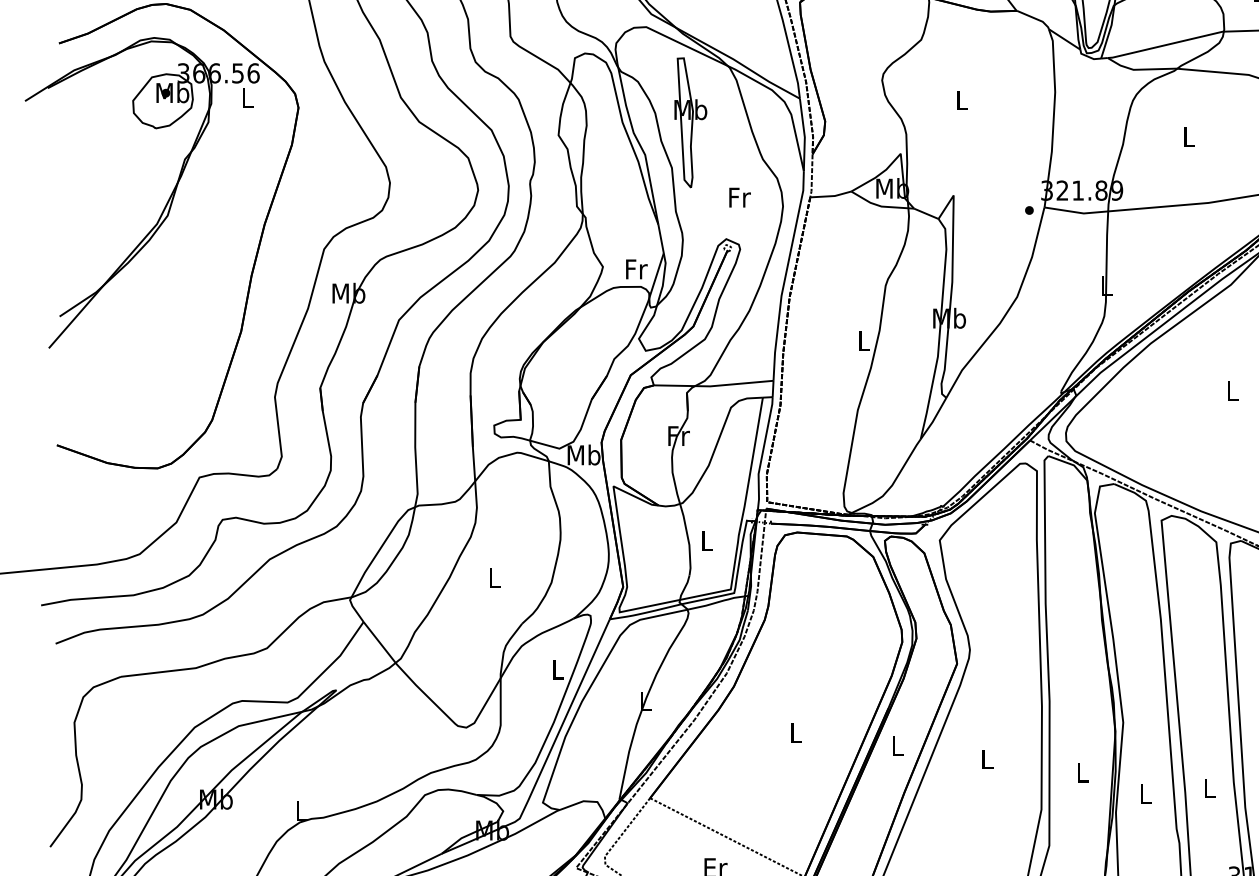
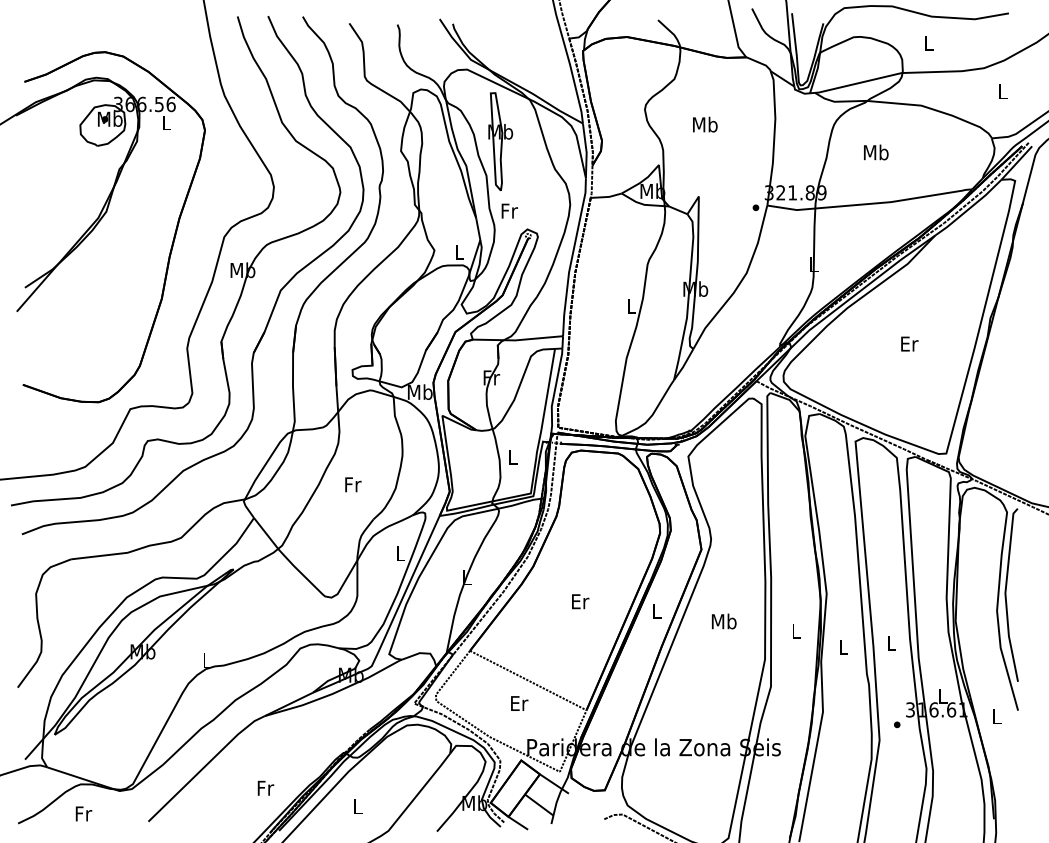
text: (962, 99) -> (705, 124), L -> Mb
text: (1189, 137) -> (876, 152), L -> Mb
text: (739, 196) -> (509, 210), moved
text: (637, 268) -> (460, 251), Fr -> L
text: (1233, 390) -> (909, 343), L -> Er
text: (495, 577) -> (353, 484), L -> Fr
text: (796, 732) -> (580, 601), L -> Er
text: (986, 759) -> (723, 621), L -> Mb

